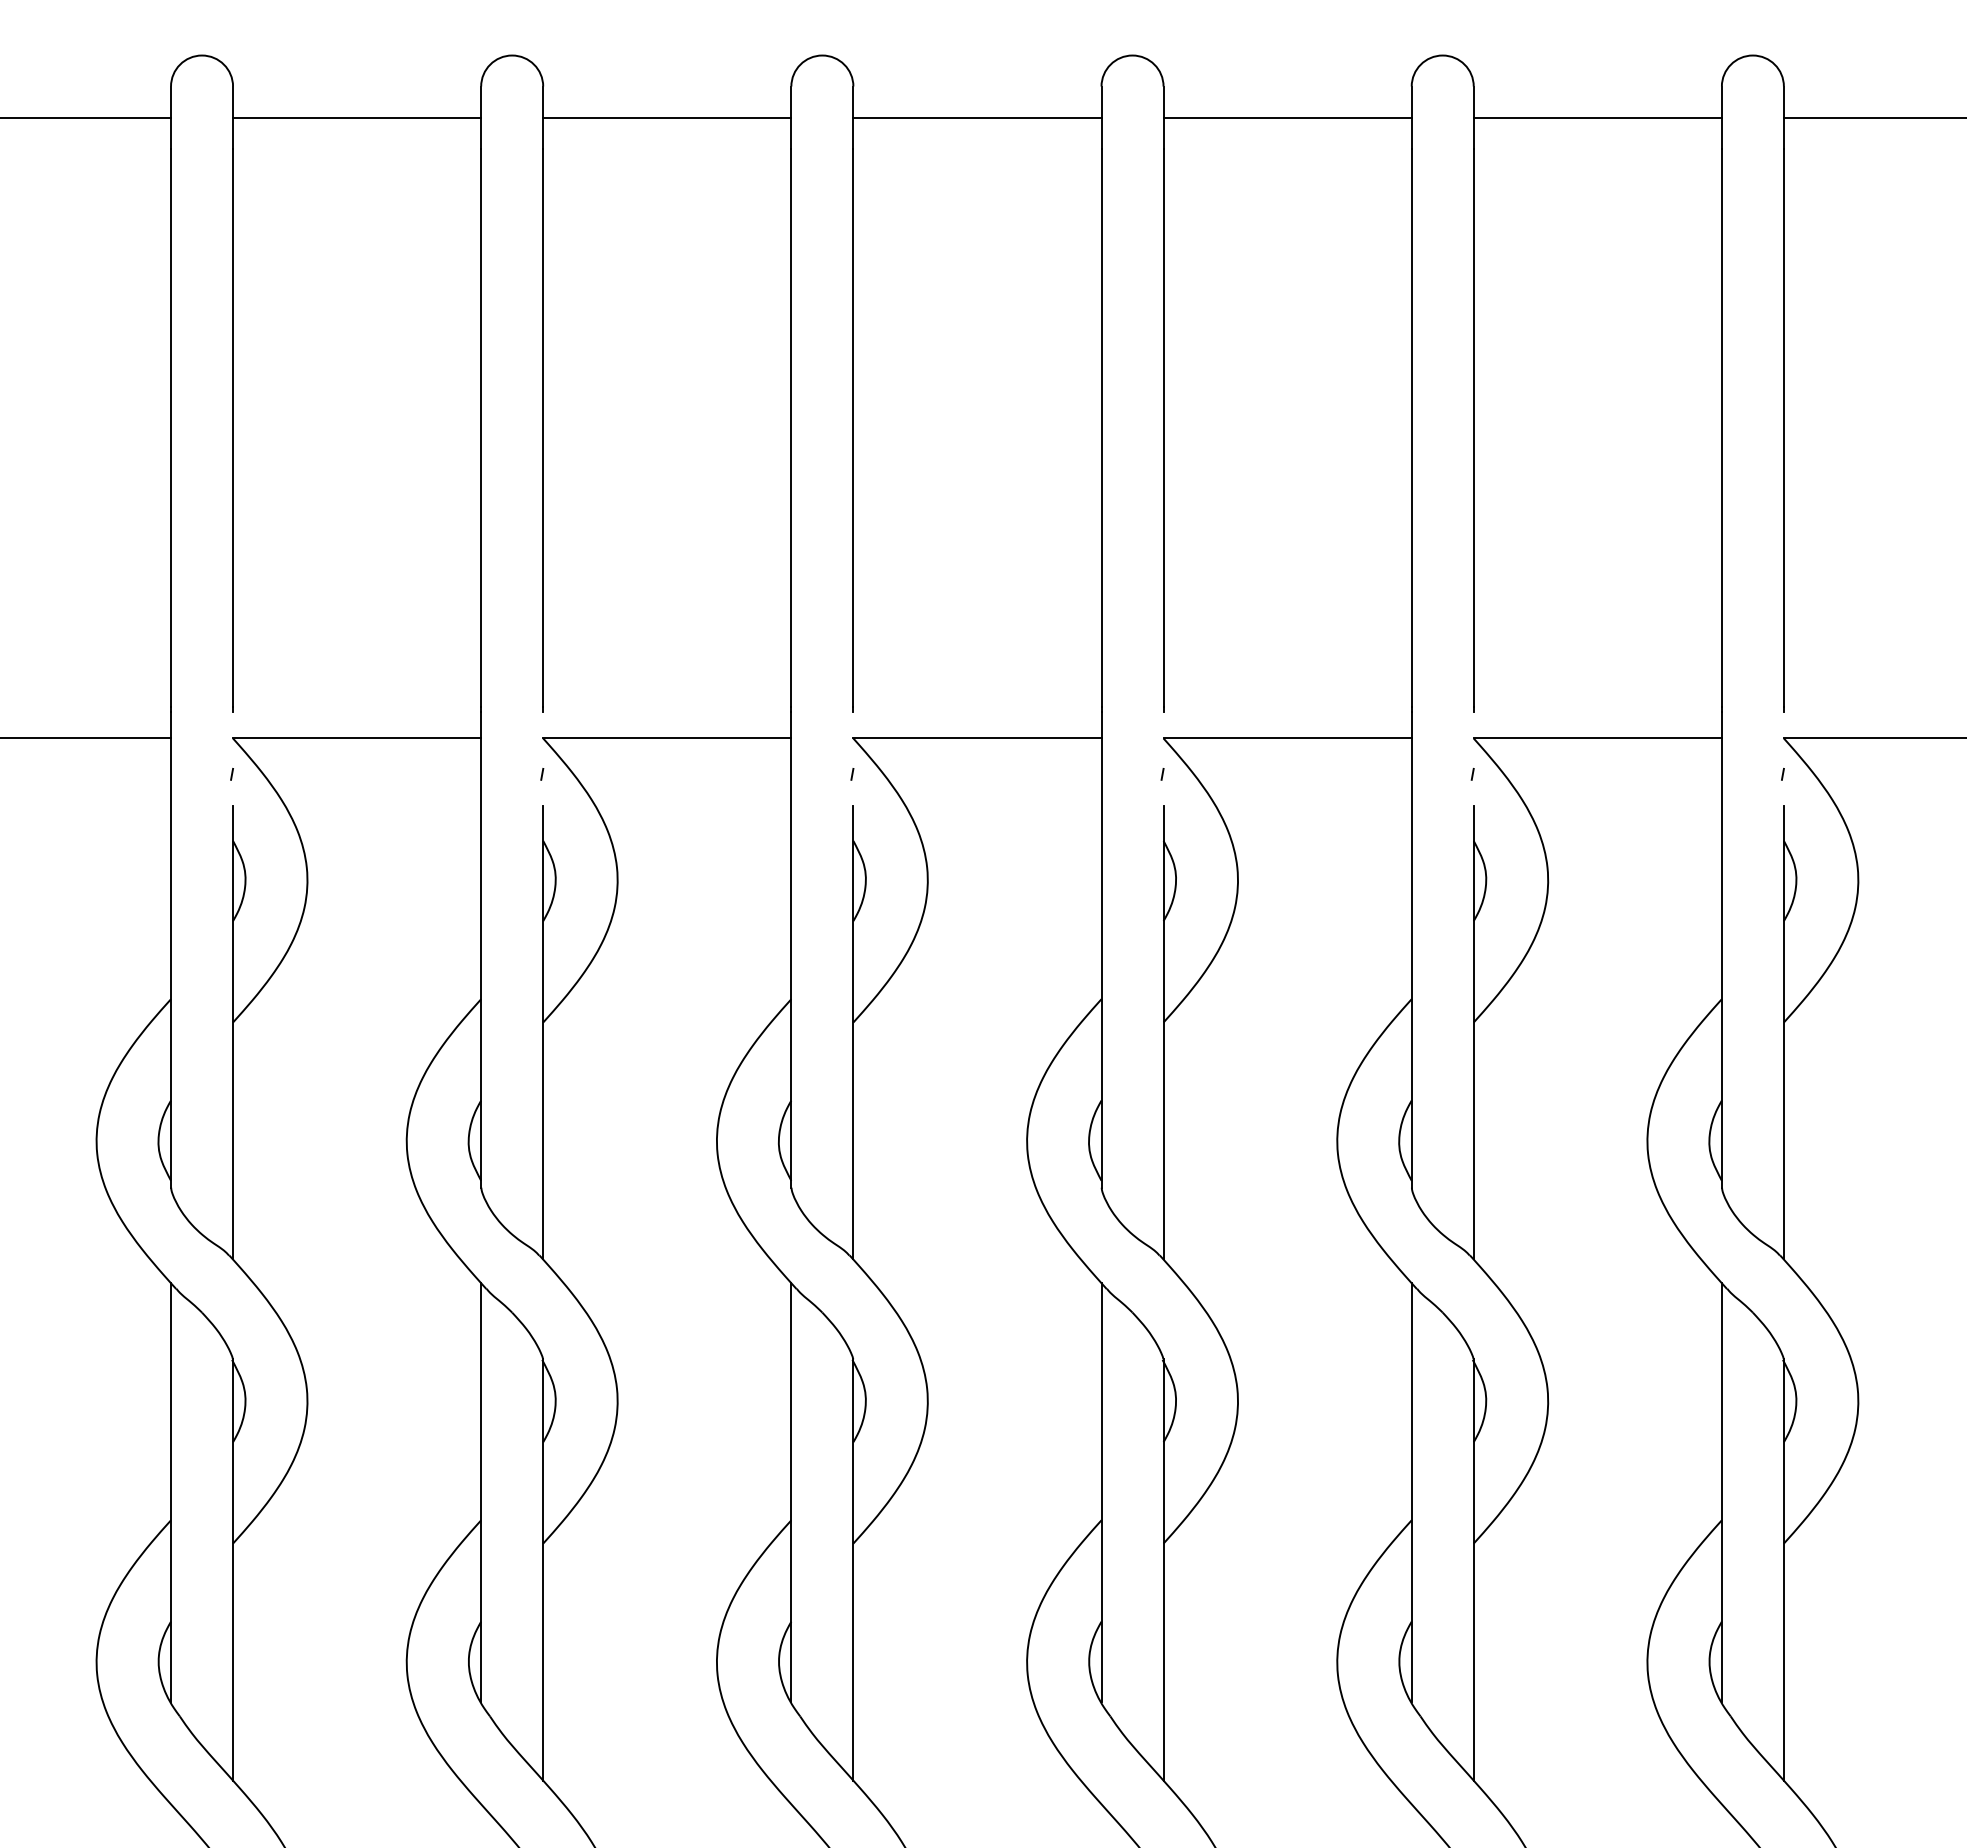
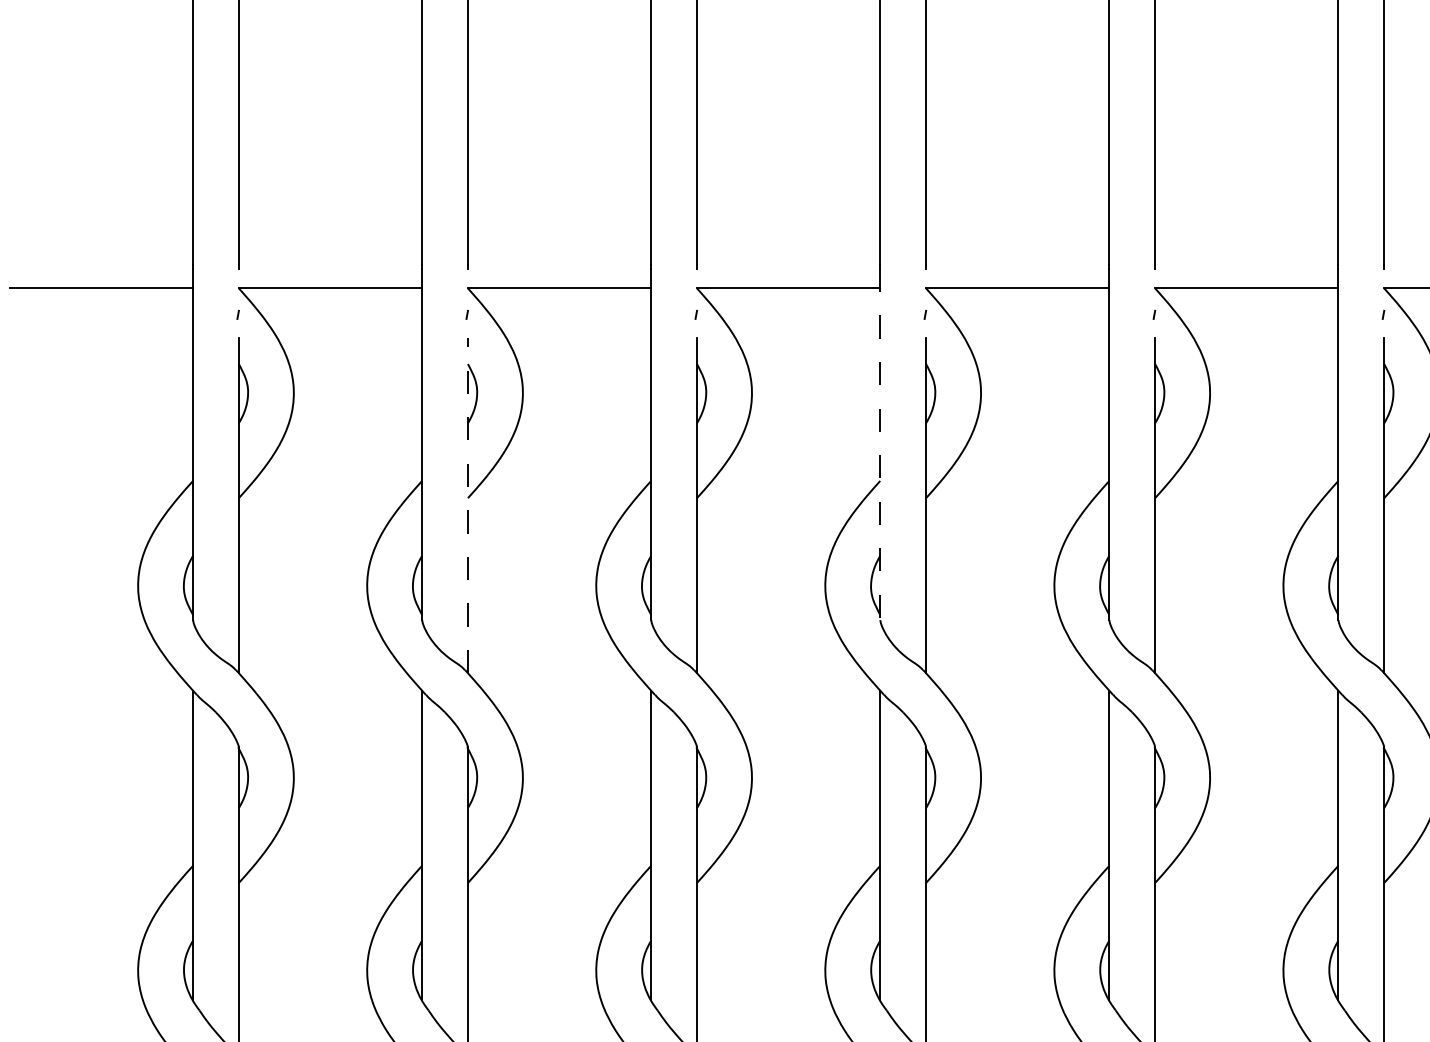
line: (1101, 949) -> (880, 444), solid -> dashed
line: (543, 1032) -> (468, 505), solid -> dashed

